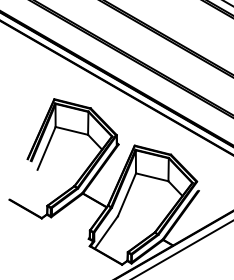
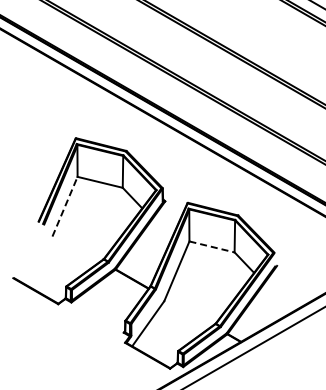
line: (46, 148) -> (65, 206), solid -> dashed
line: (152, 177) -> (212, 247), solid -> dashed

